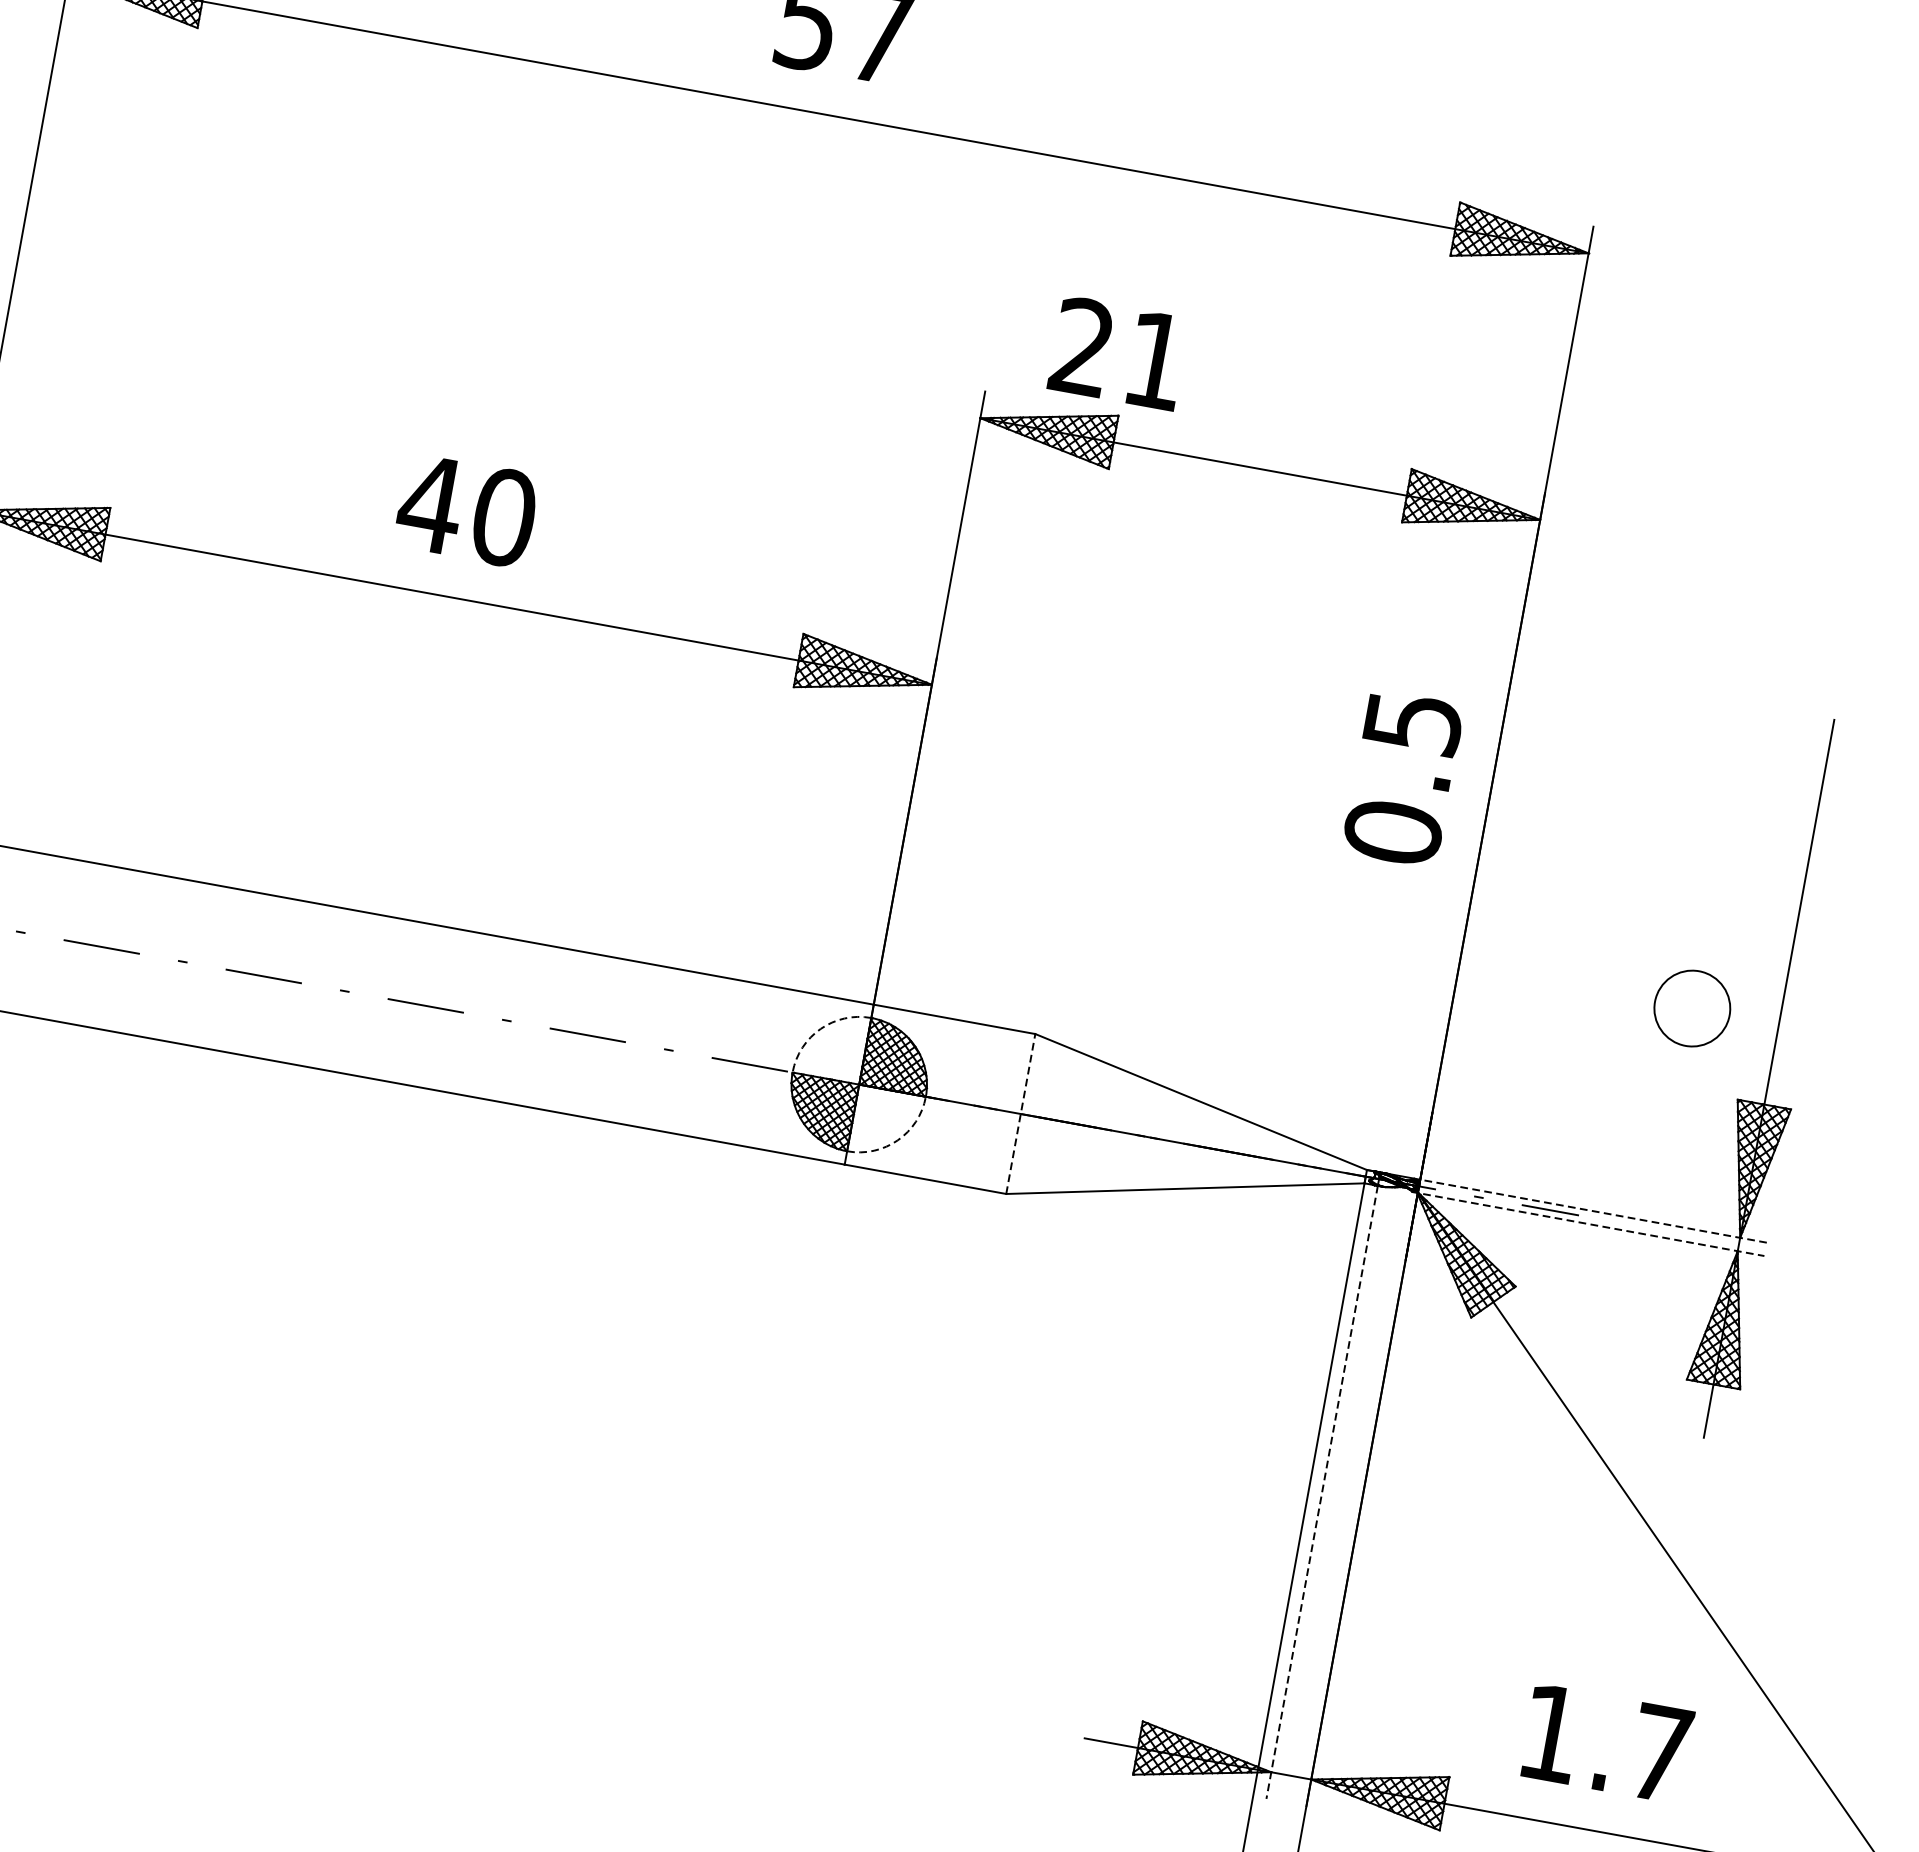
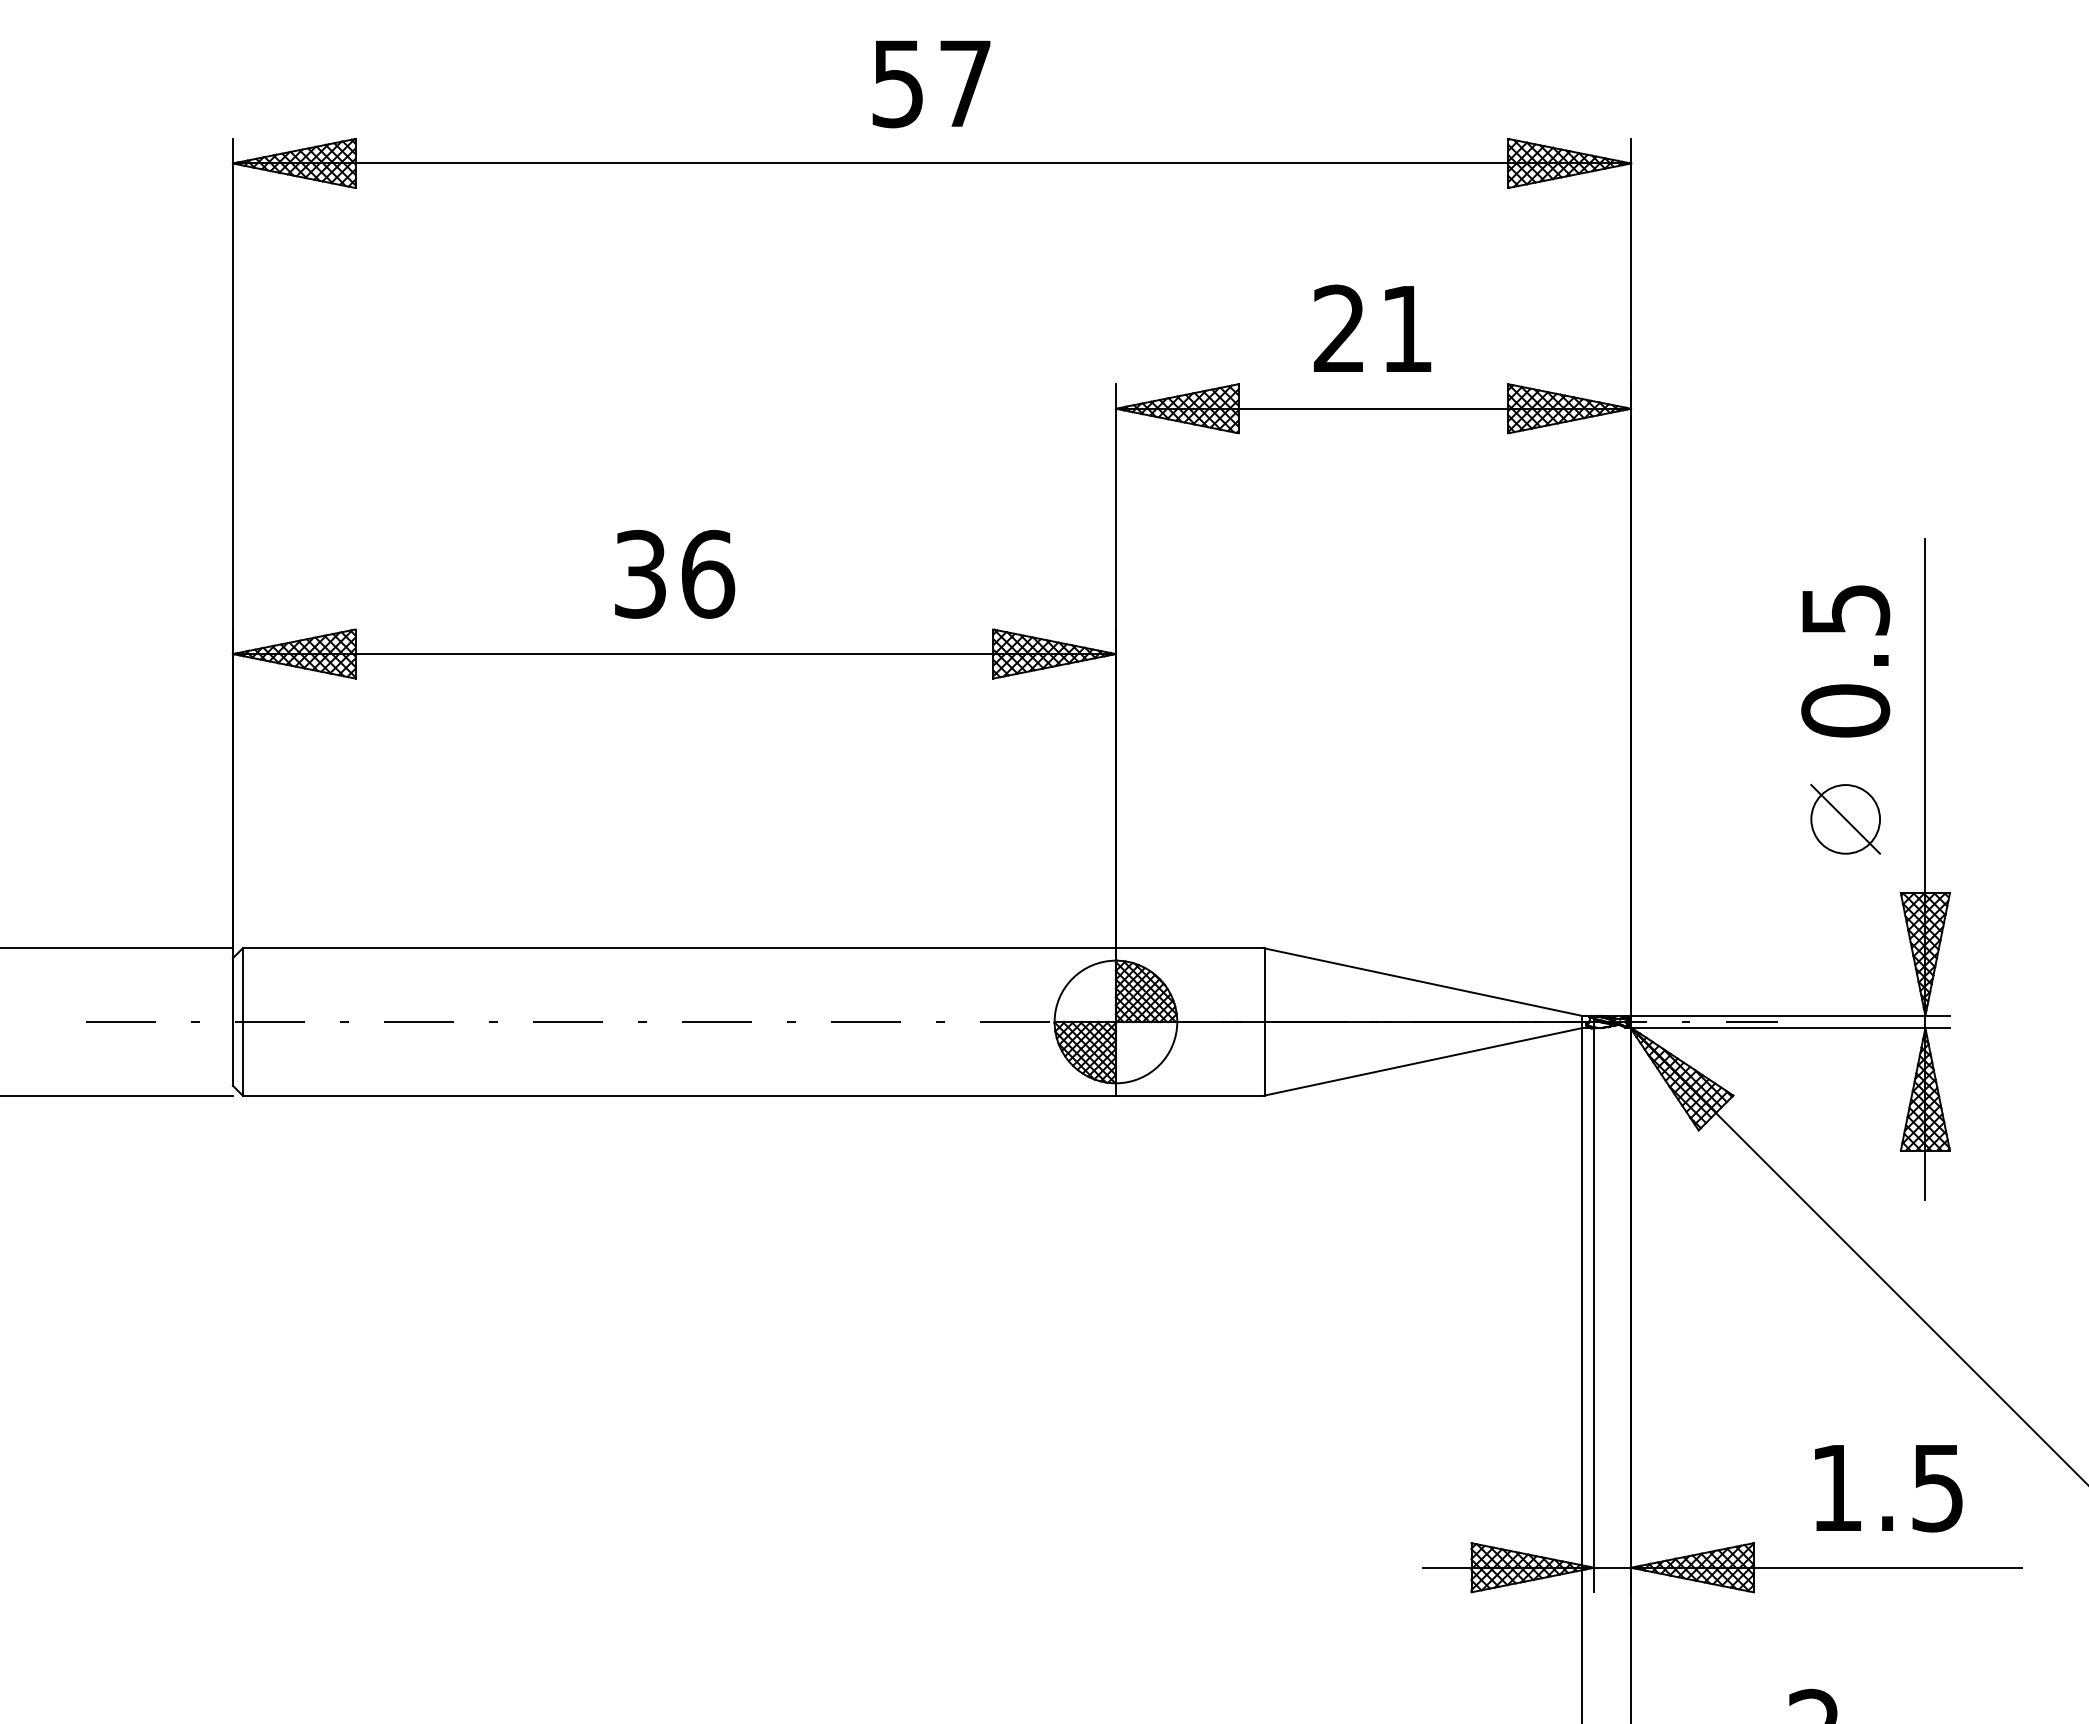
text: (1118, 352) -> (1372, 327), moved
text: (466, 509) -> (673, 573), 40 -> 36
text: (1402, 778) -> (1845, 661), moved
line: (1692, 1008) -> (1845, 819), added
arc: (820, 1028) -> (1072, 978), dashed -> solid
line: (1020, 1113) -> (1264, 1021), dashed -> solid
arc: (897, 1140) -> (1159, 1065), dashed -> solid
line: (1590, 1210) -> (1787, 1015), dashed -> solid
line: (1587, 1224) -> (1787, 1028), dashed -> solid
line: (1322, 1492) -> (1594, 1310), dashed -> solid
text: (1659, 1753) -> (1937, 1488), 1.7 -> 1.5

